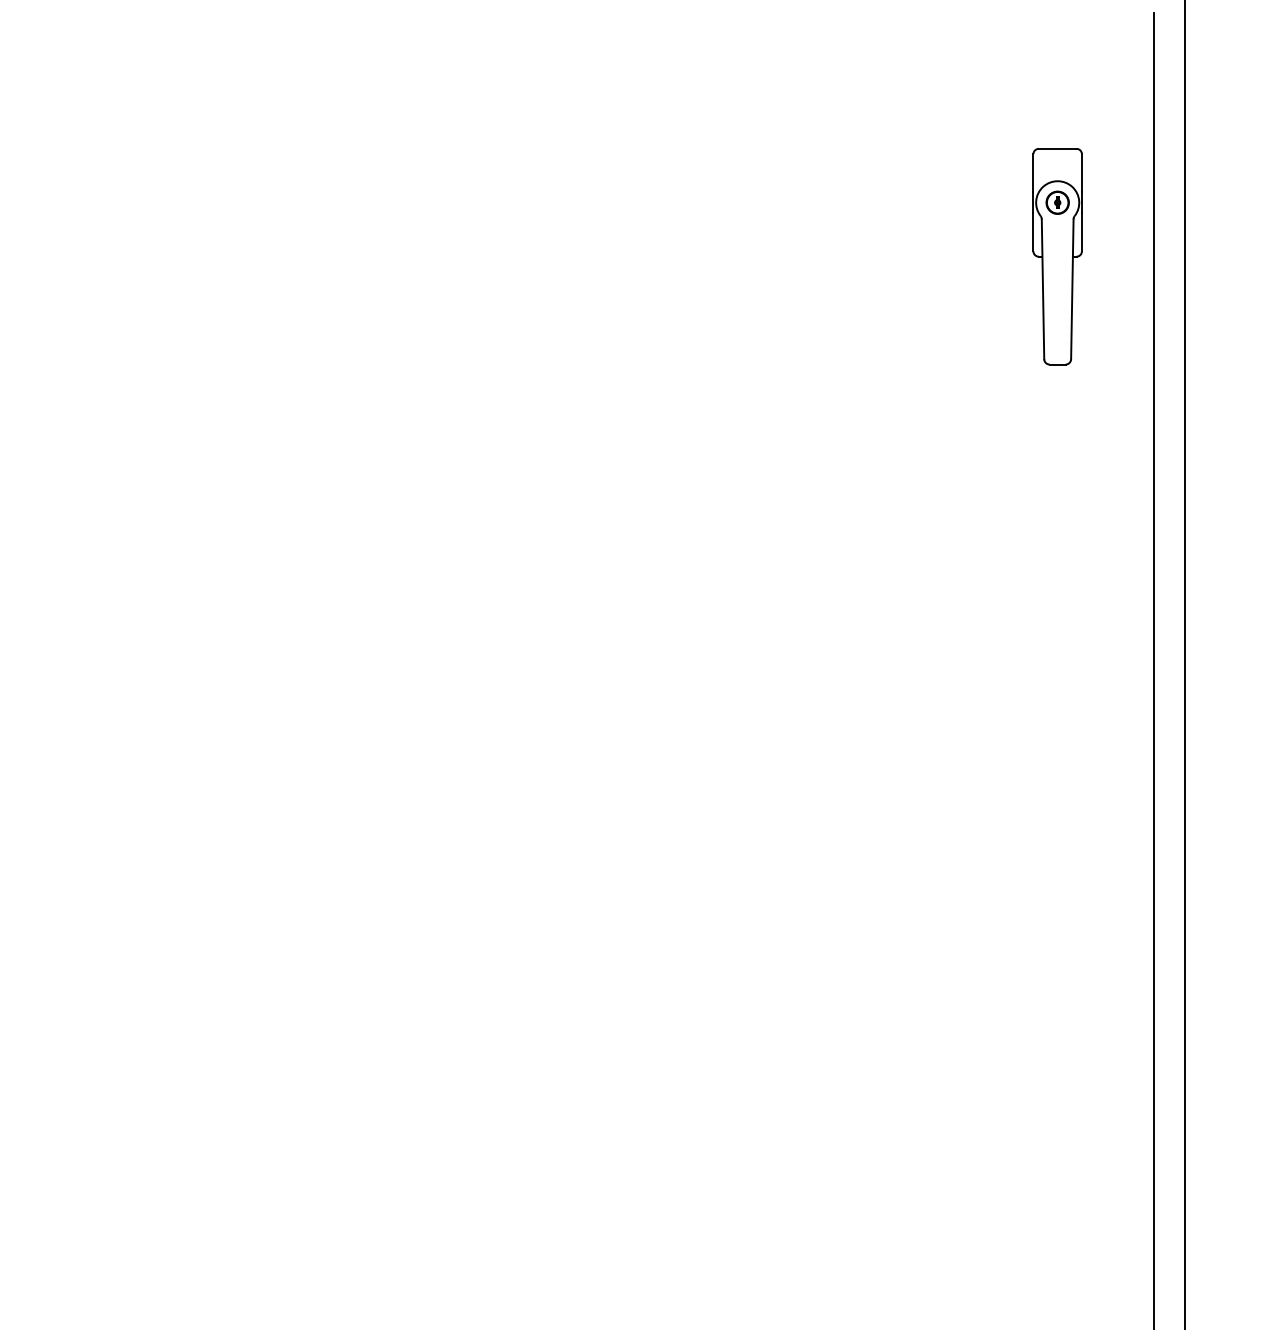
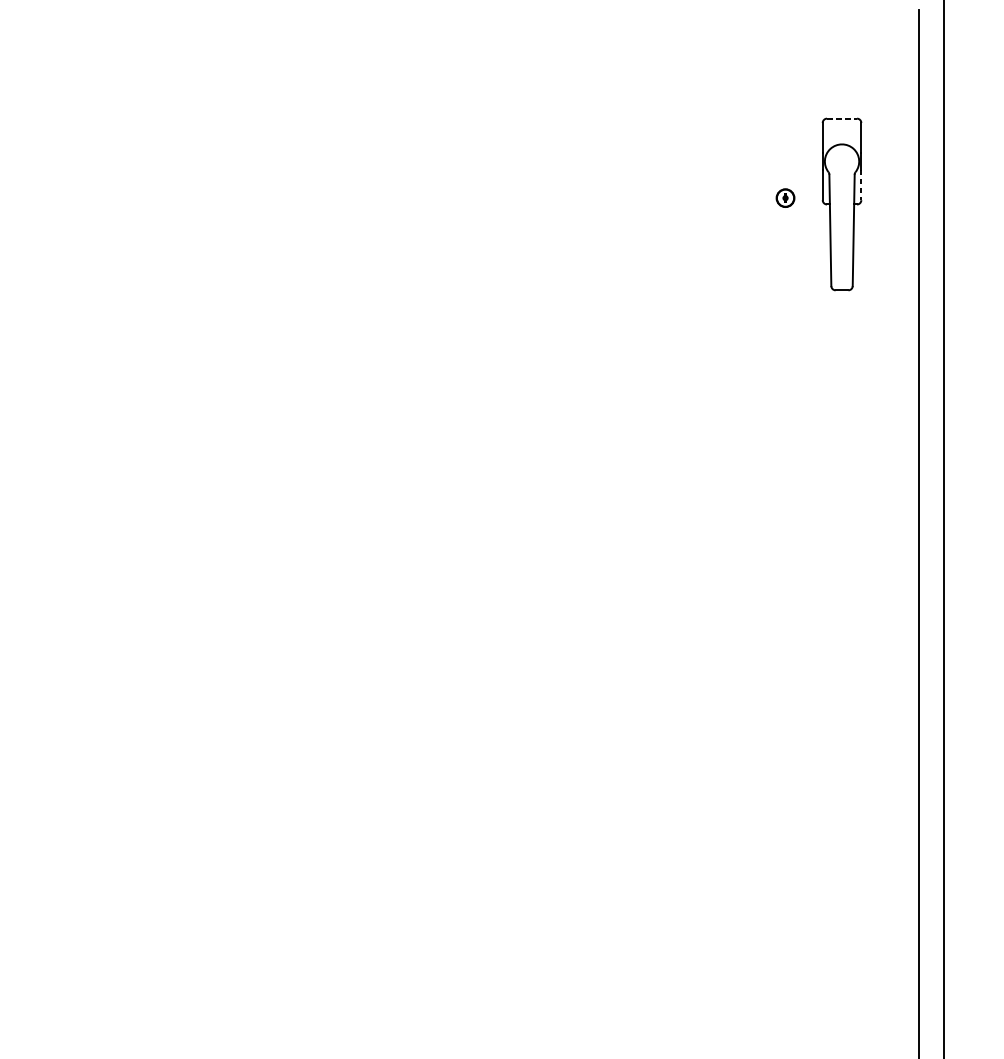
line: (1057, 148) -> (841, 118), solid -> dashed
part: (1057, 202) -> (785, 197), moved
line: (1081, 232) -> (860, 185), solid -> dashed

